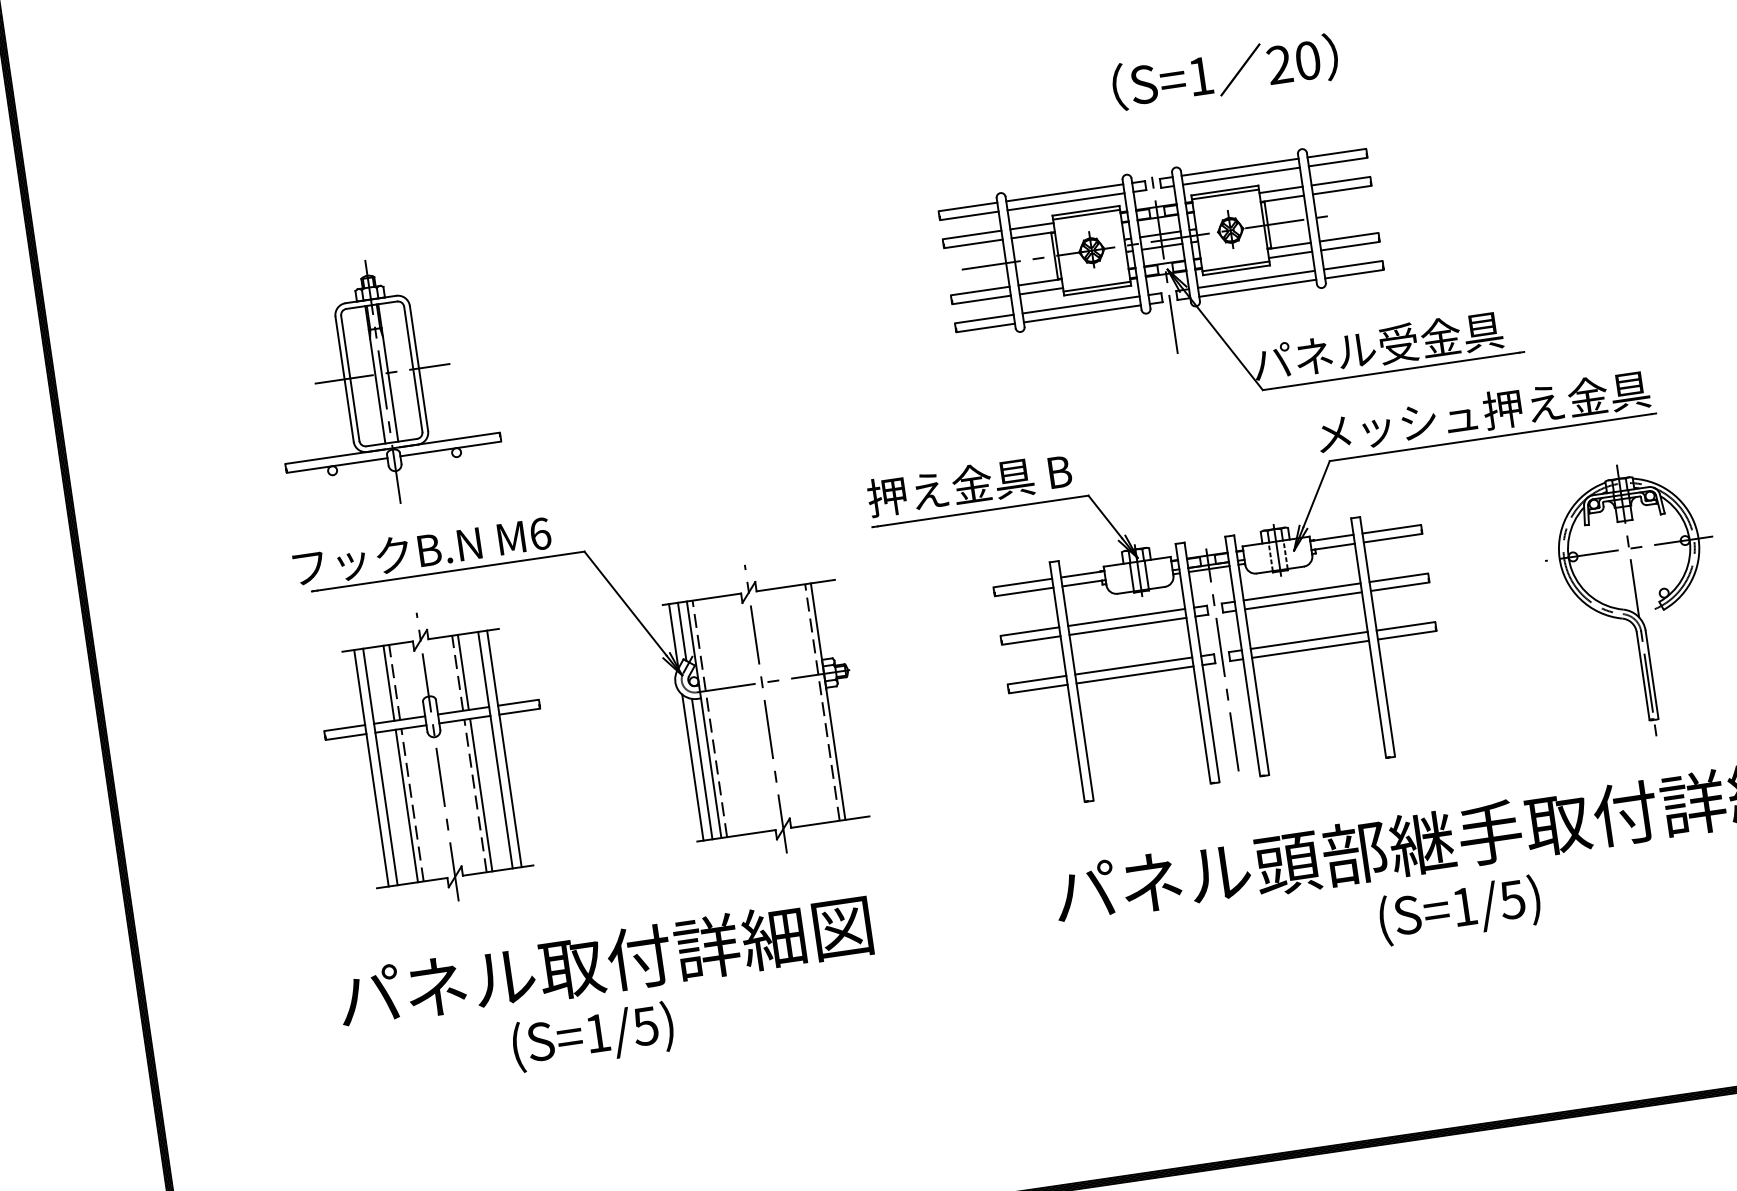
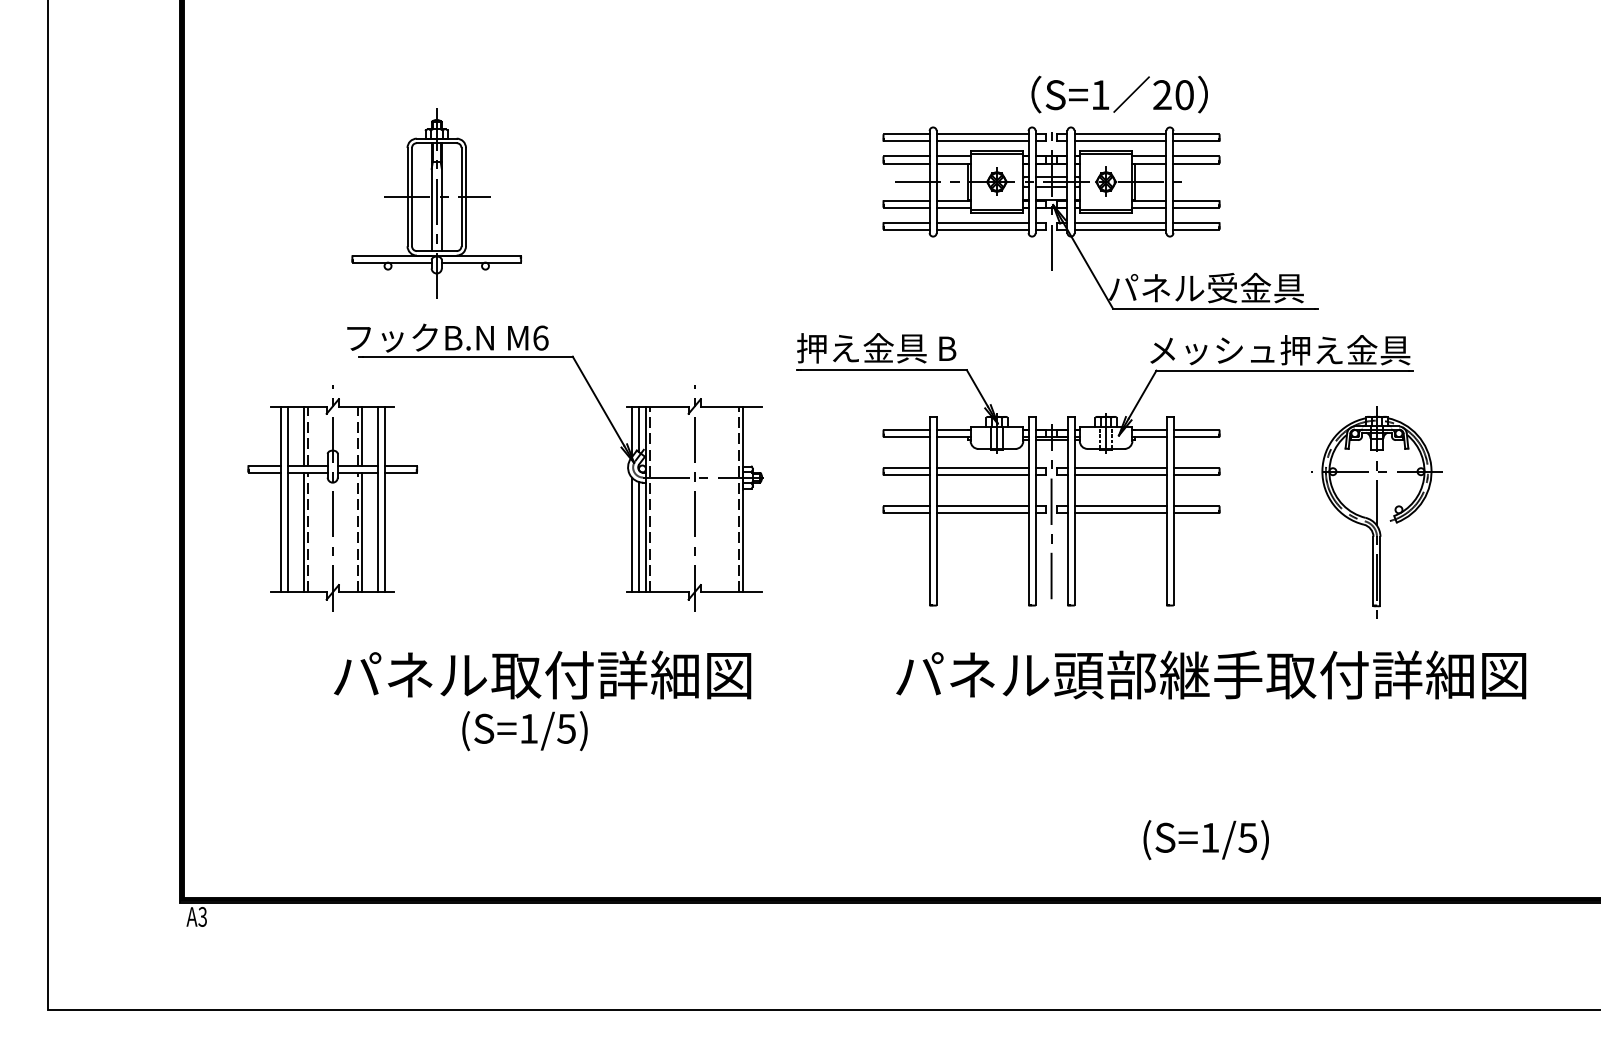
text: (1224, 72) -> (1119, 94), moved
part: (437, 757) -> (332, 498), moved
text: (1459, 911) -> (1205, 840), moved

